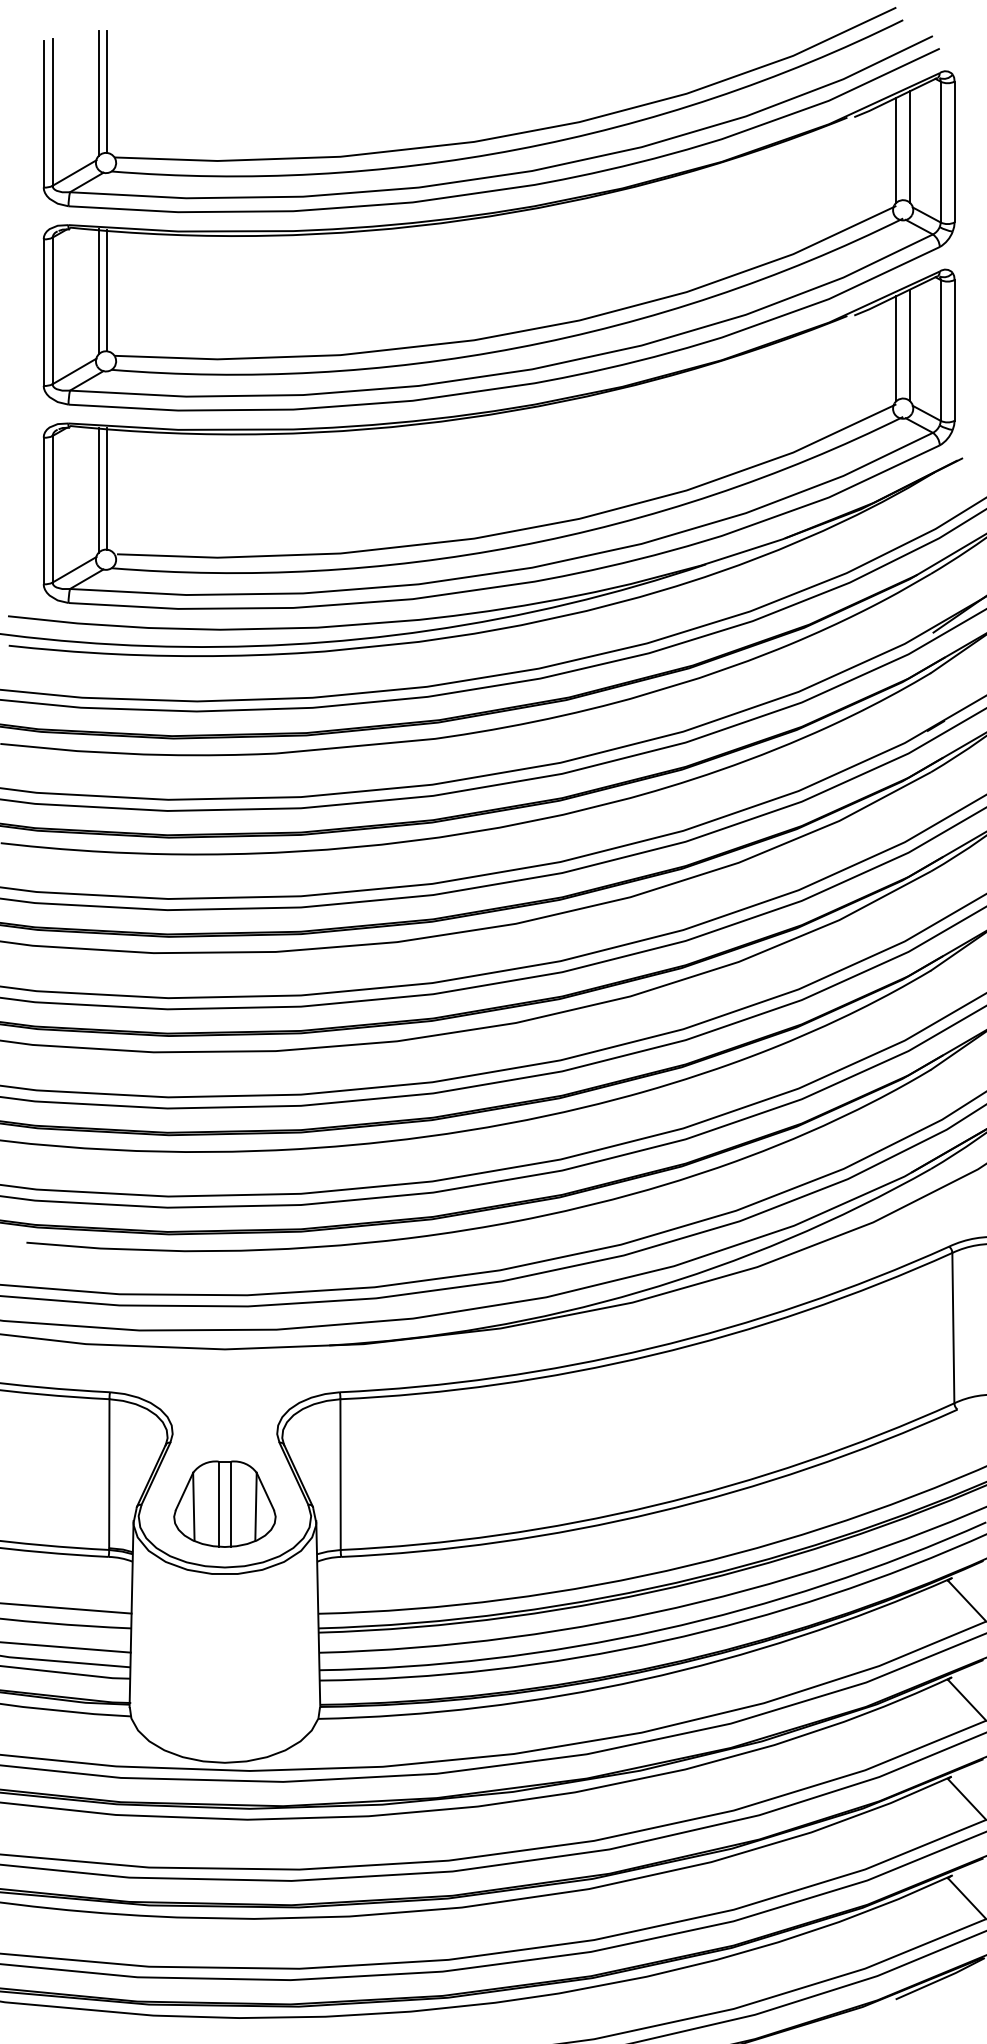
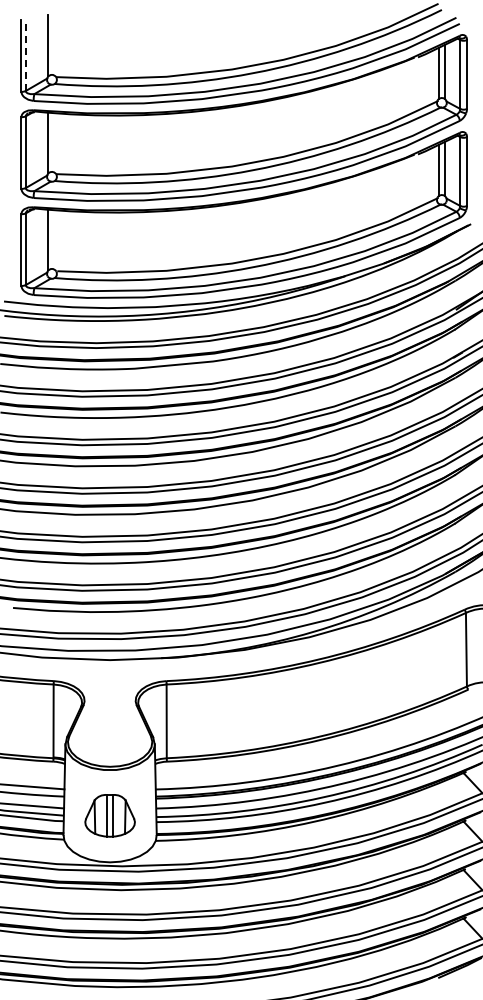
line: (107, 90) -> (52, 44), removed
line: (51, 113) -> (25, 55), solid -> dashed
line: (107, 291) -> (52, 142), removed
line: (107, 489) -> (52, 239), removed
part: (223, 1503) -> (109, 815), moved

